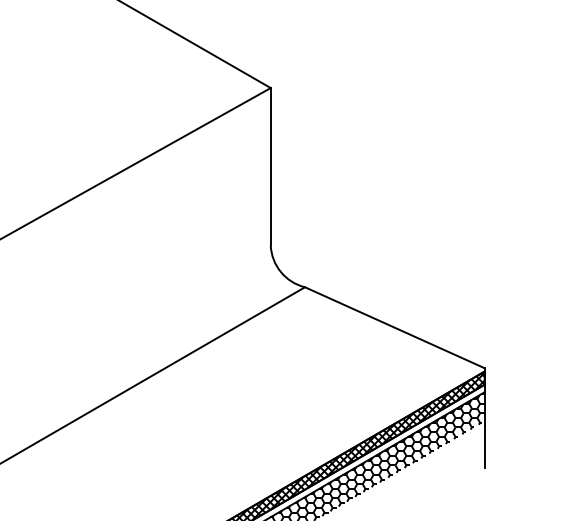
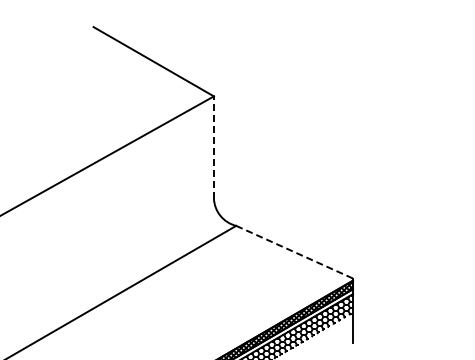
line: (270, 166) -> (213, 147), solid -> dashed
line: (396, 328) -> (295, 252), solid -> dashed

